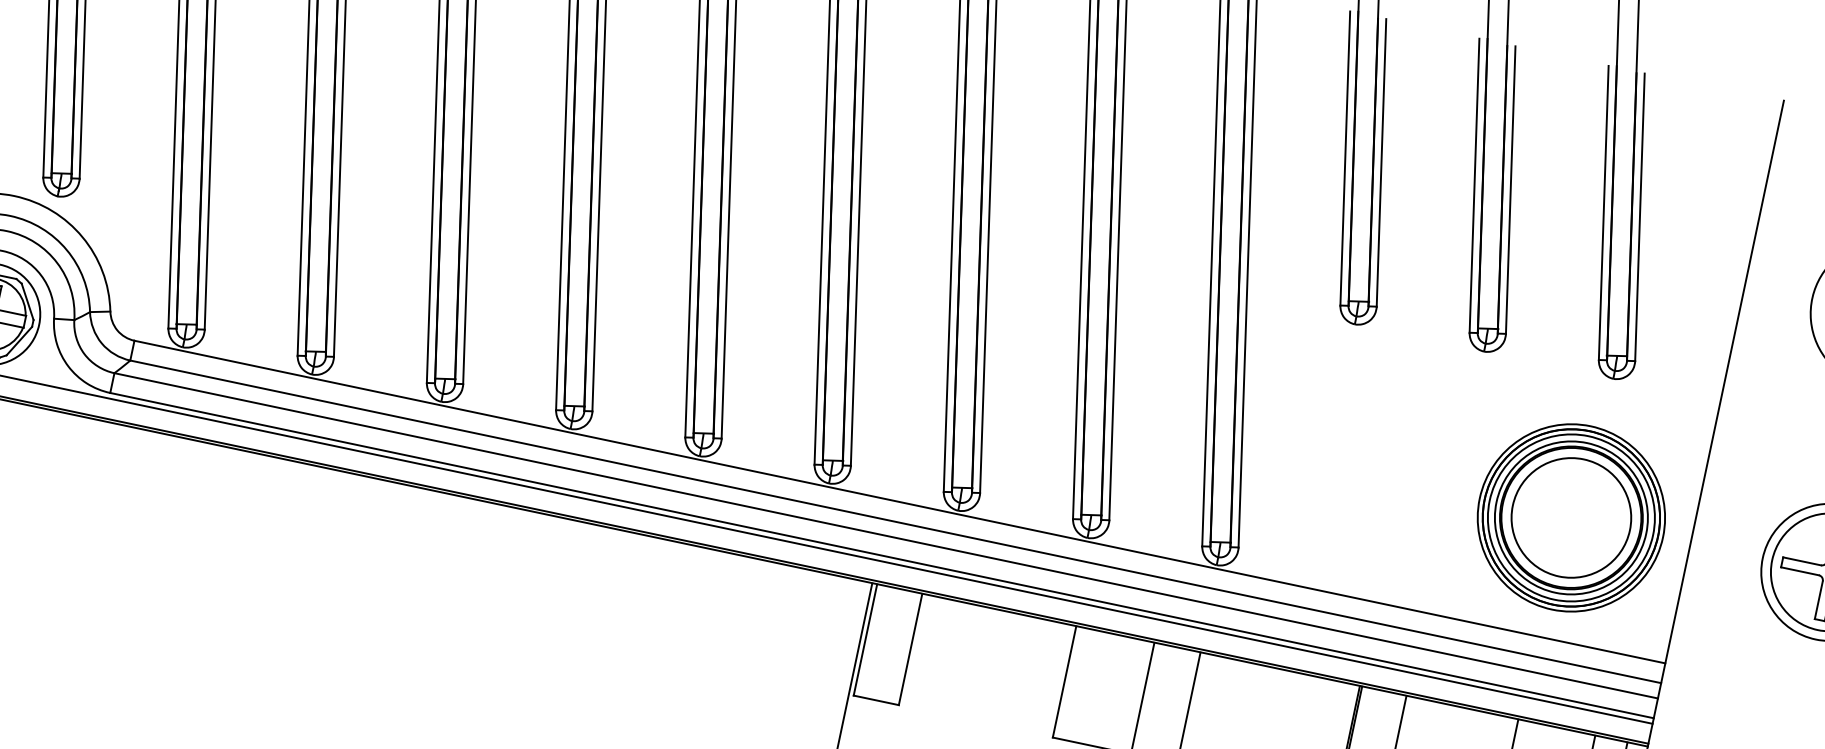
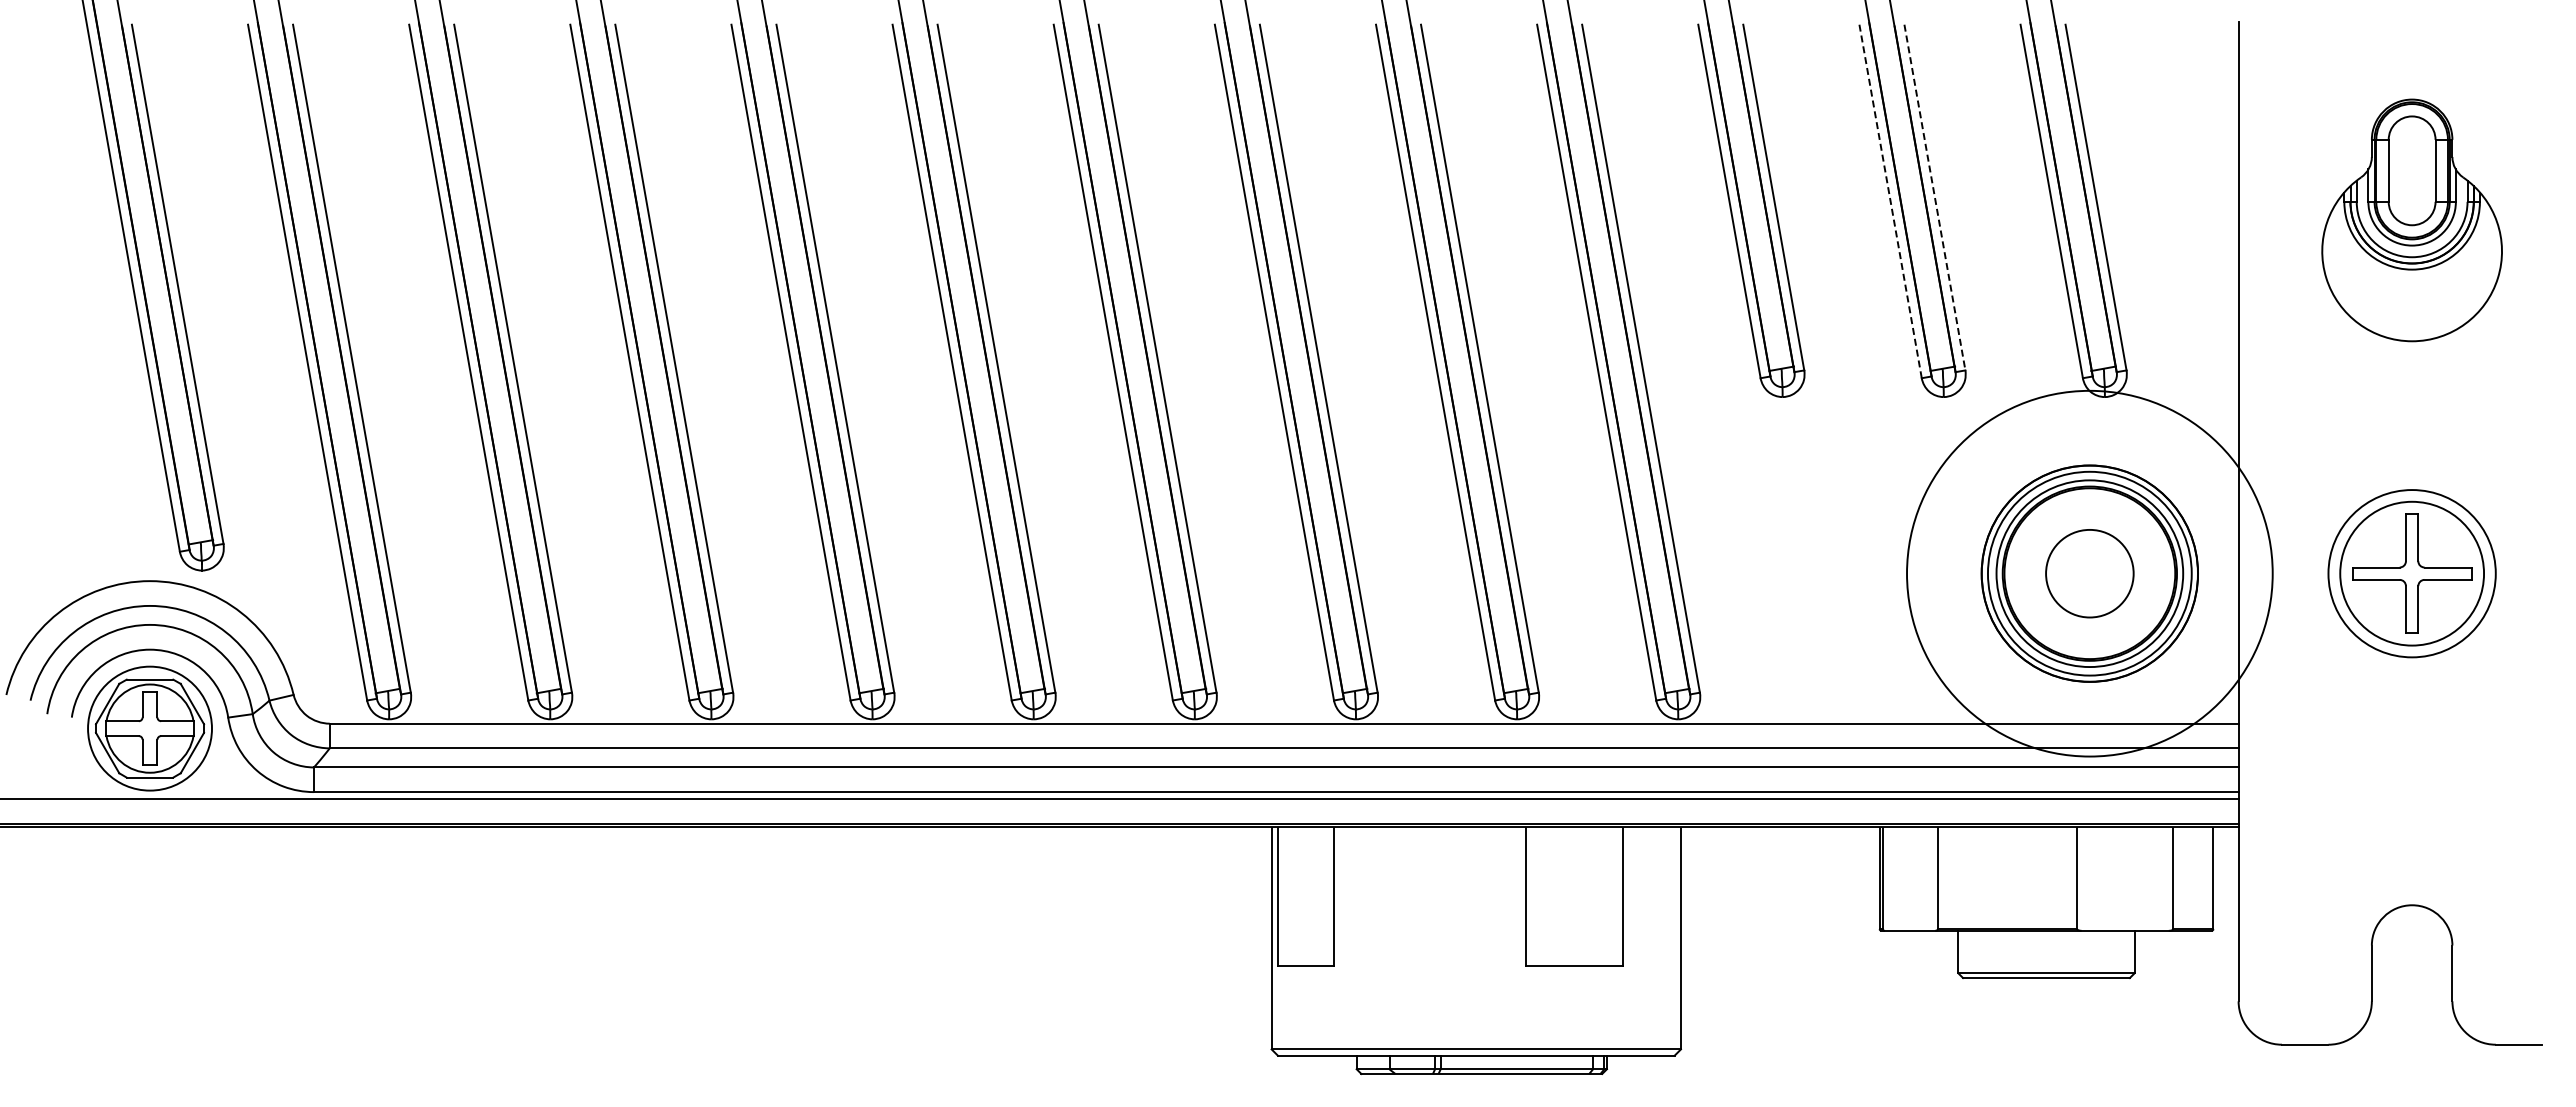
line: (1474, 184) -> (1890, 200), solid -> dashed
line: (1510, 189) -> (1934, 197), solid -> dashed
circle: (1571, 517) -> (2089, 573), size x0.6
circle: (1571, 517) -> (2089, 573), size x1.6

